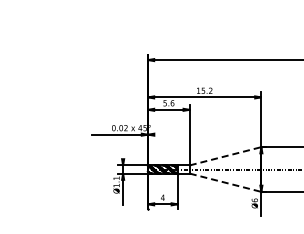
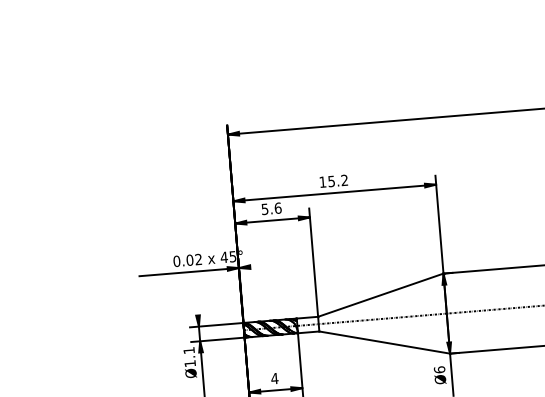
line: (225, 156) -> (380, 295), dashed -> solid
line: (225, 182) -> (384, 342), dashed -> solid

